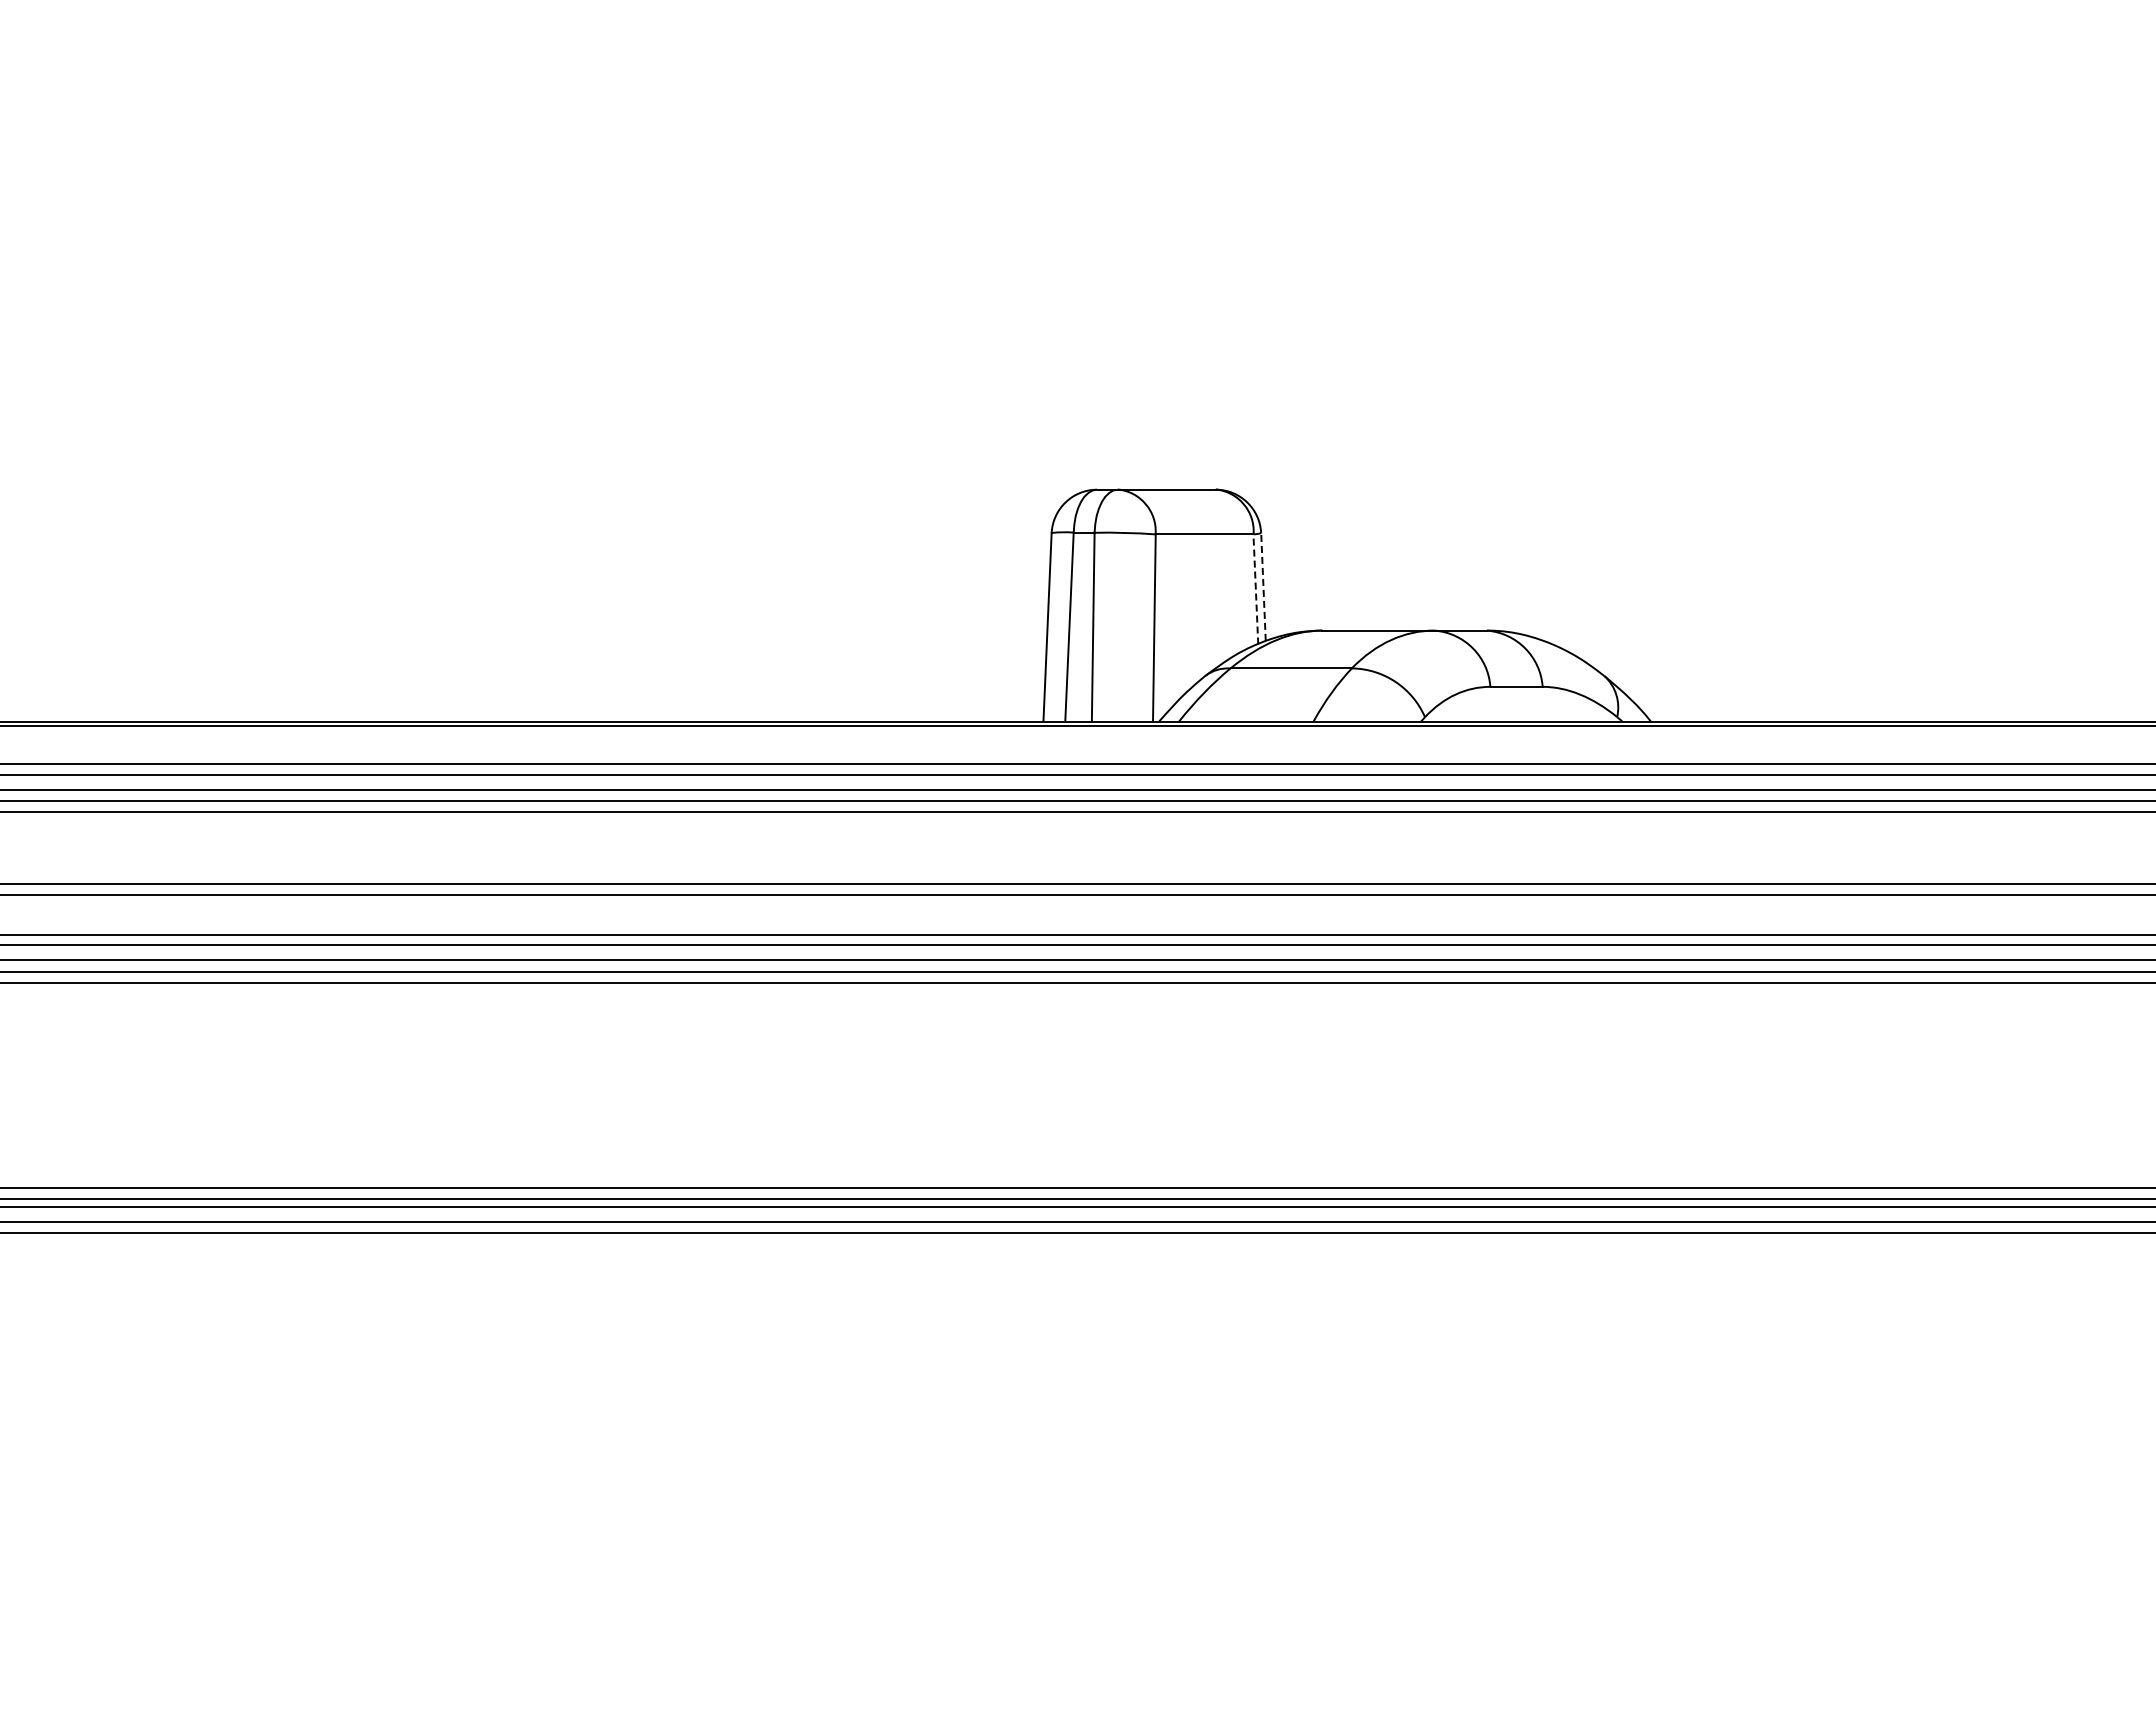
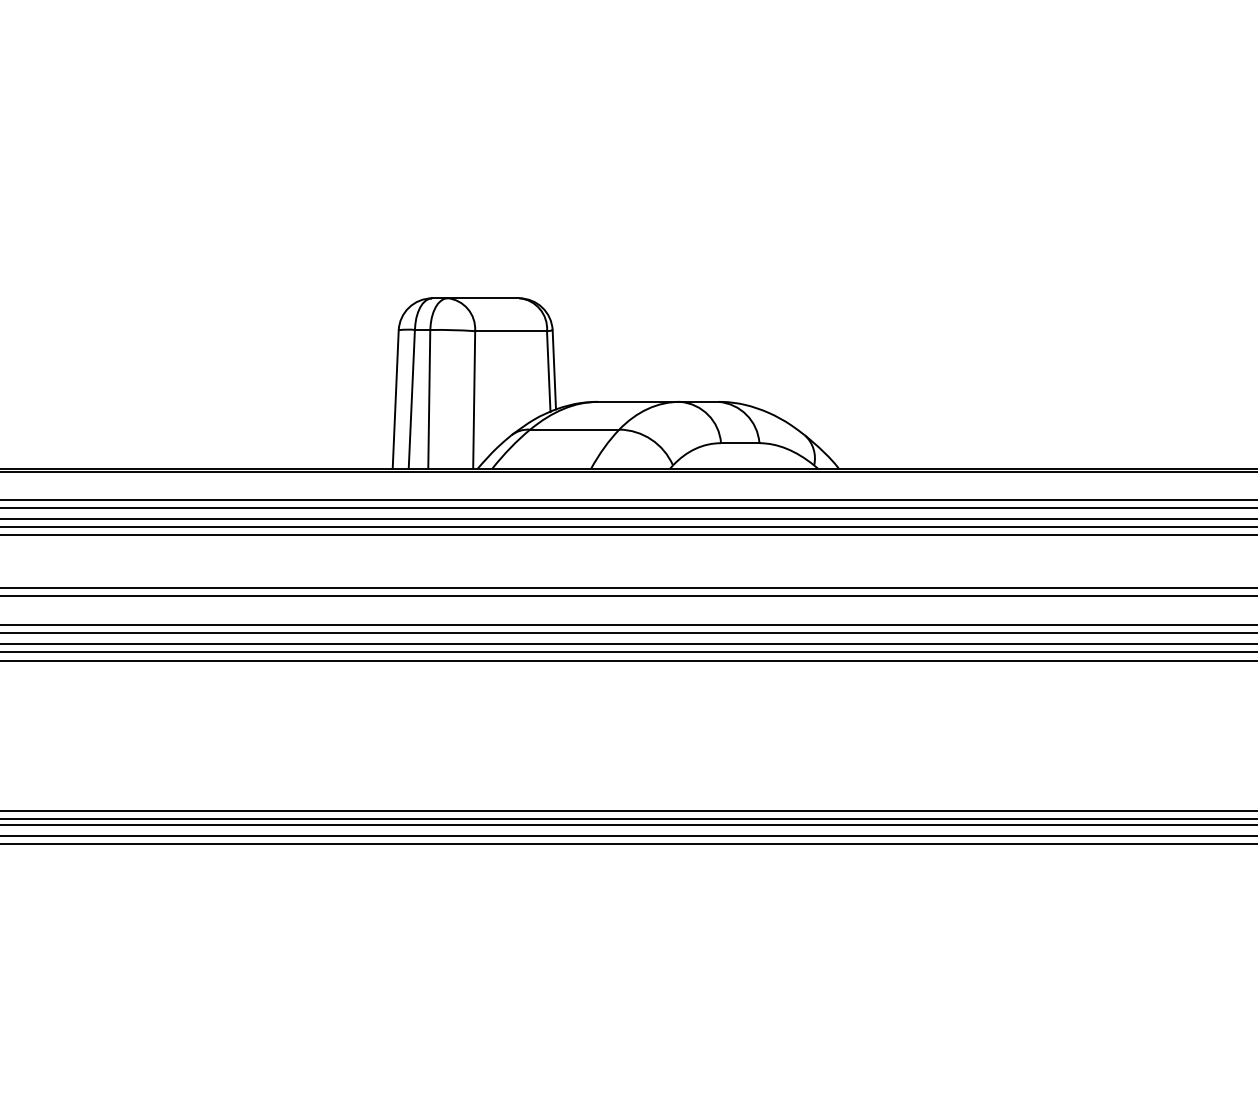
line: (1263, 587) -> (554, 370), dashed -> solid
line: (1255, 588) -> (548, 370), dashed -> solid

